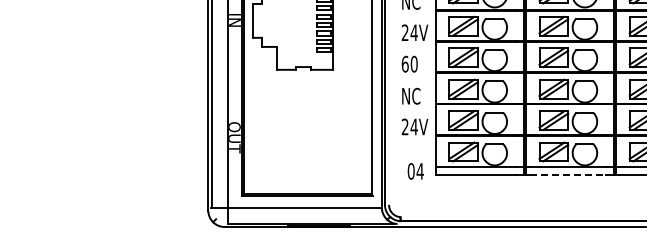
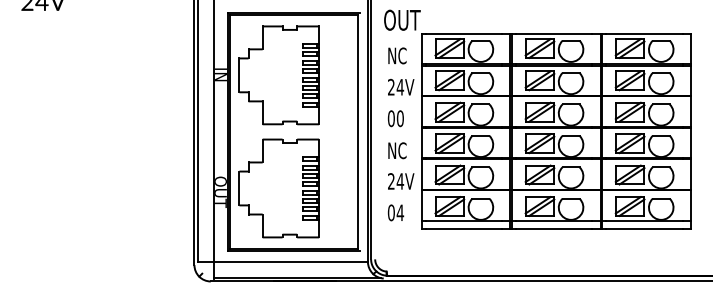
text: (405, 64) -> (391, 118), 60 -> 00
part: (292, 134) -> (278, 188), added
text: (415, 171) -> (395, 212), moved
line: (568, 175) -> (554, 229), dashed -> solid

